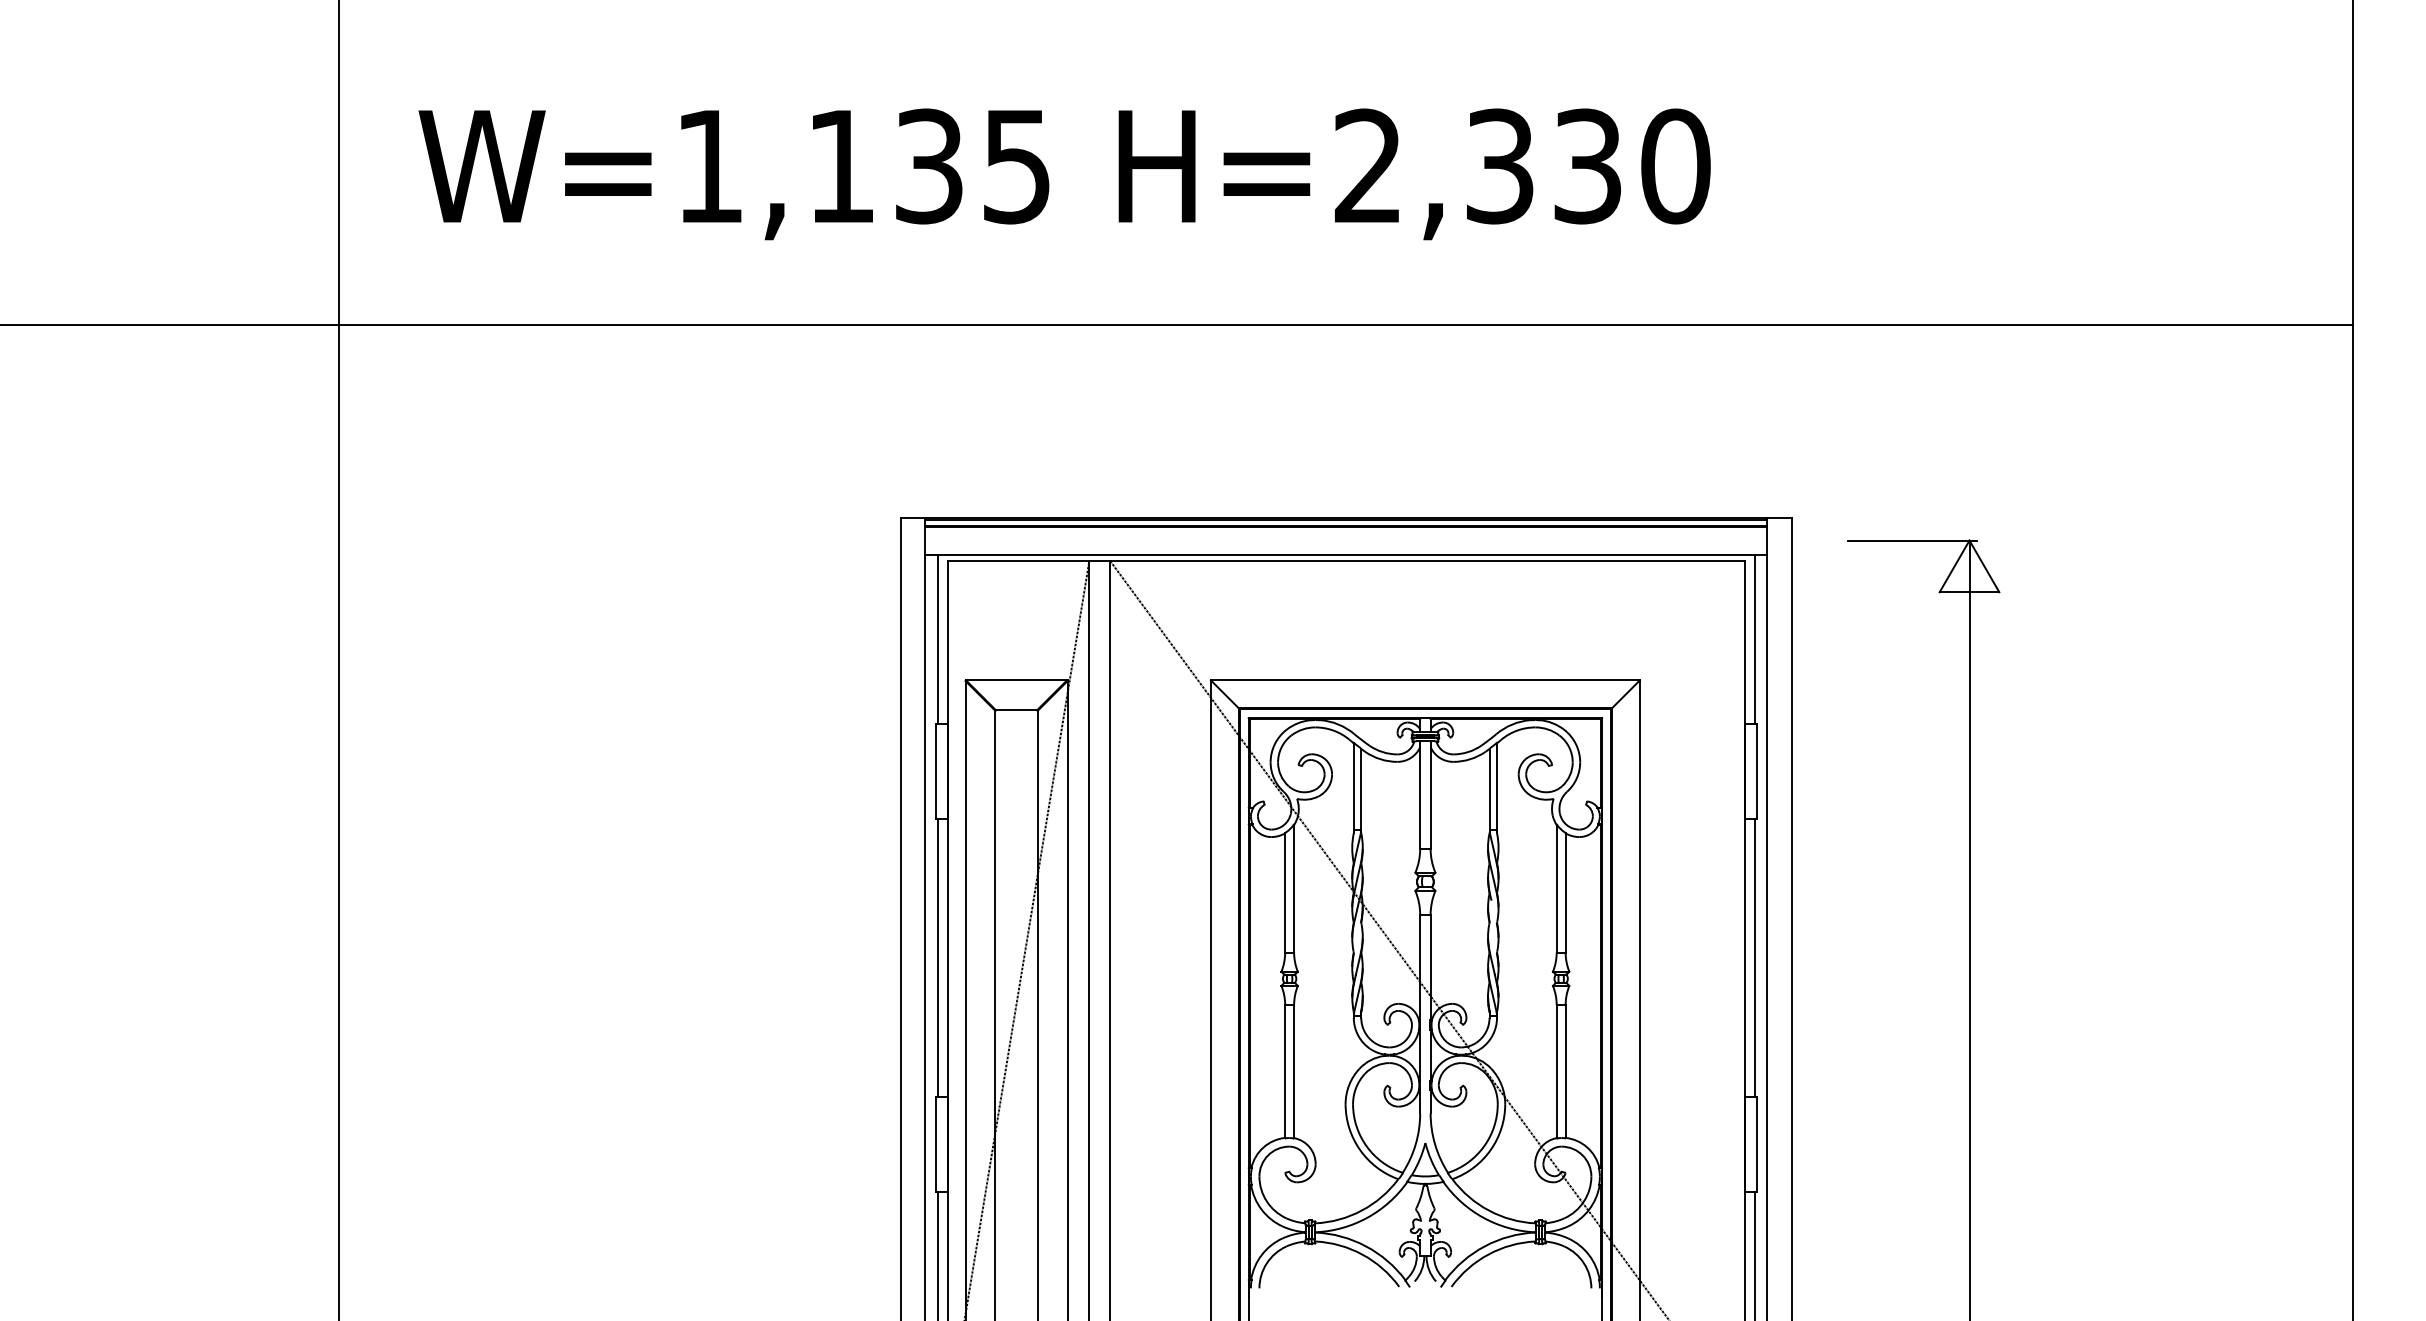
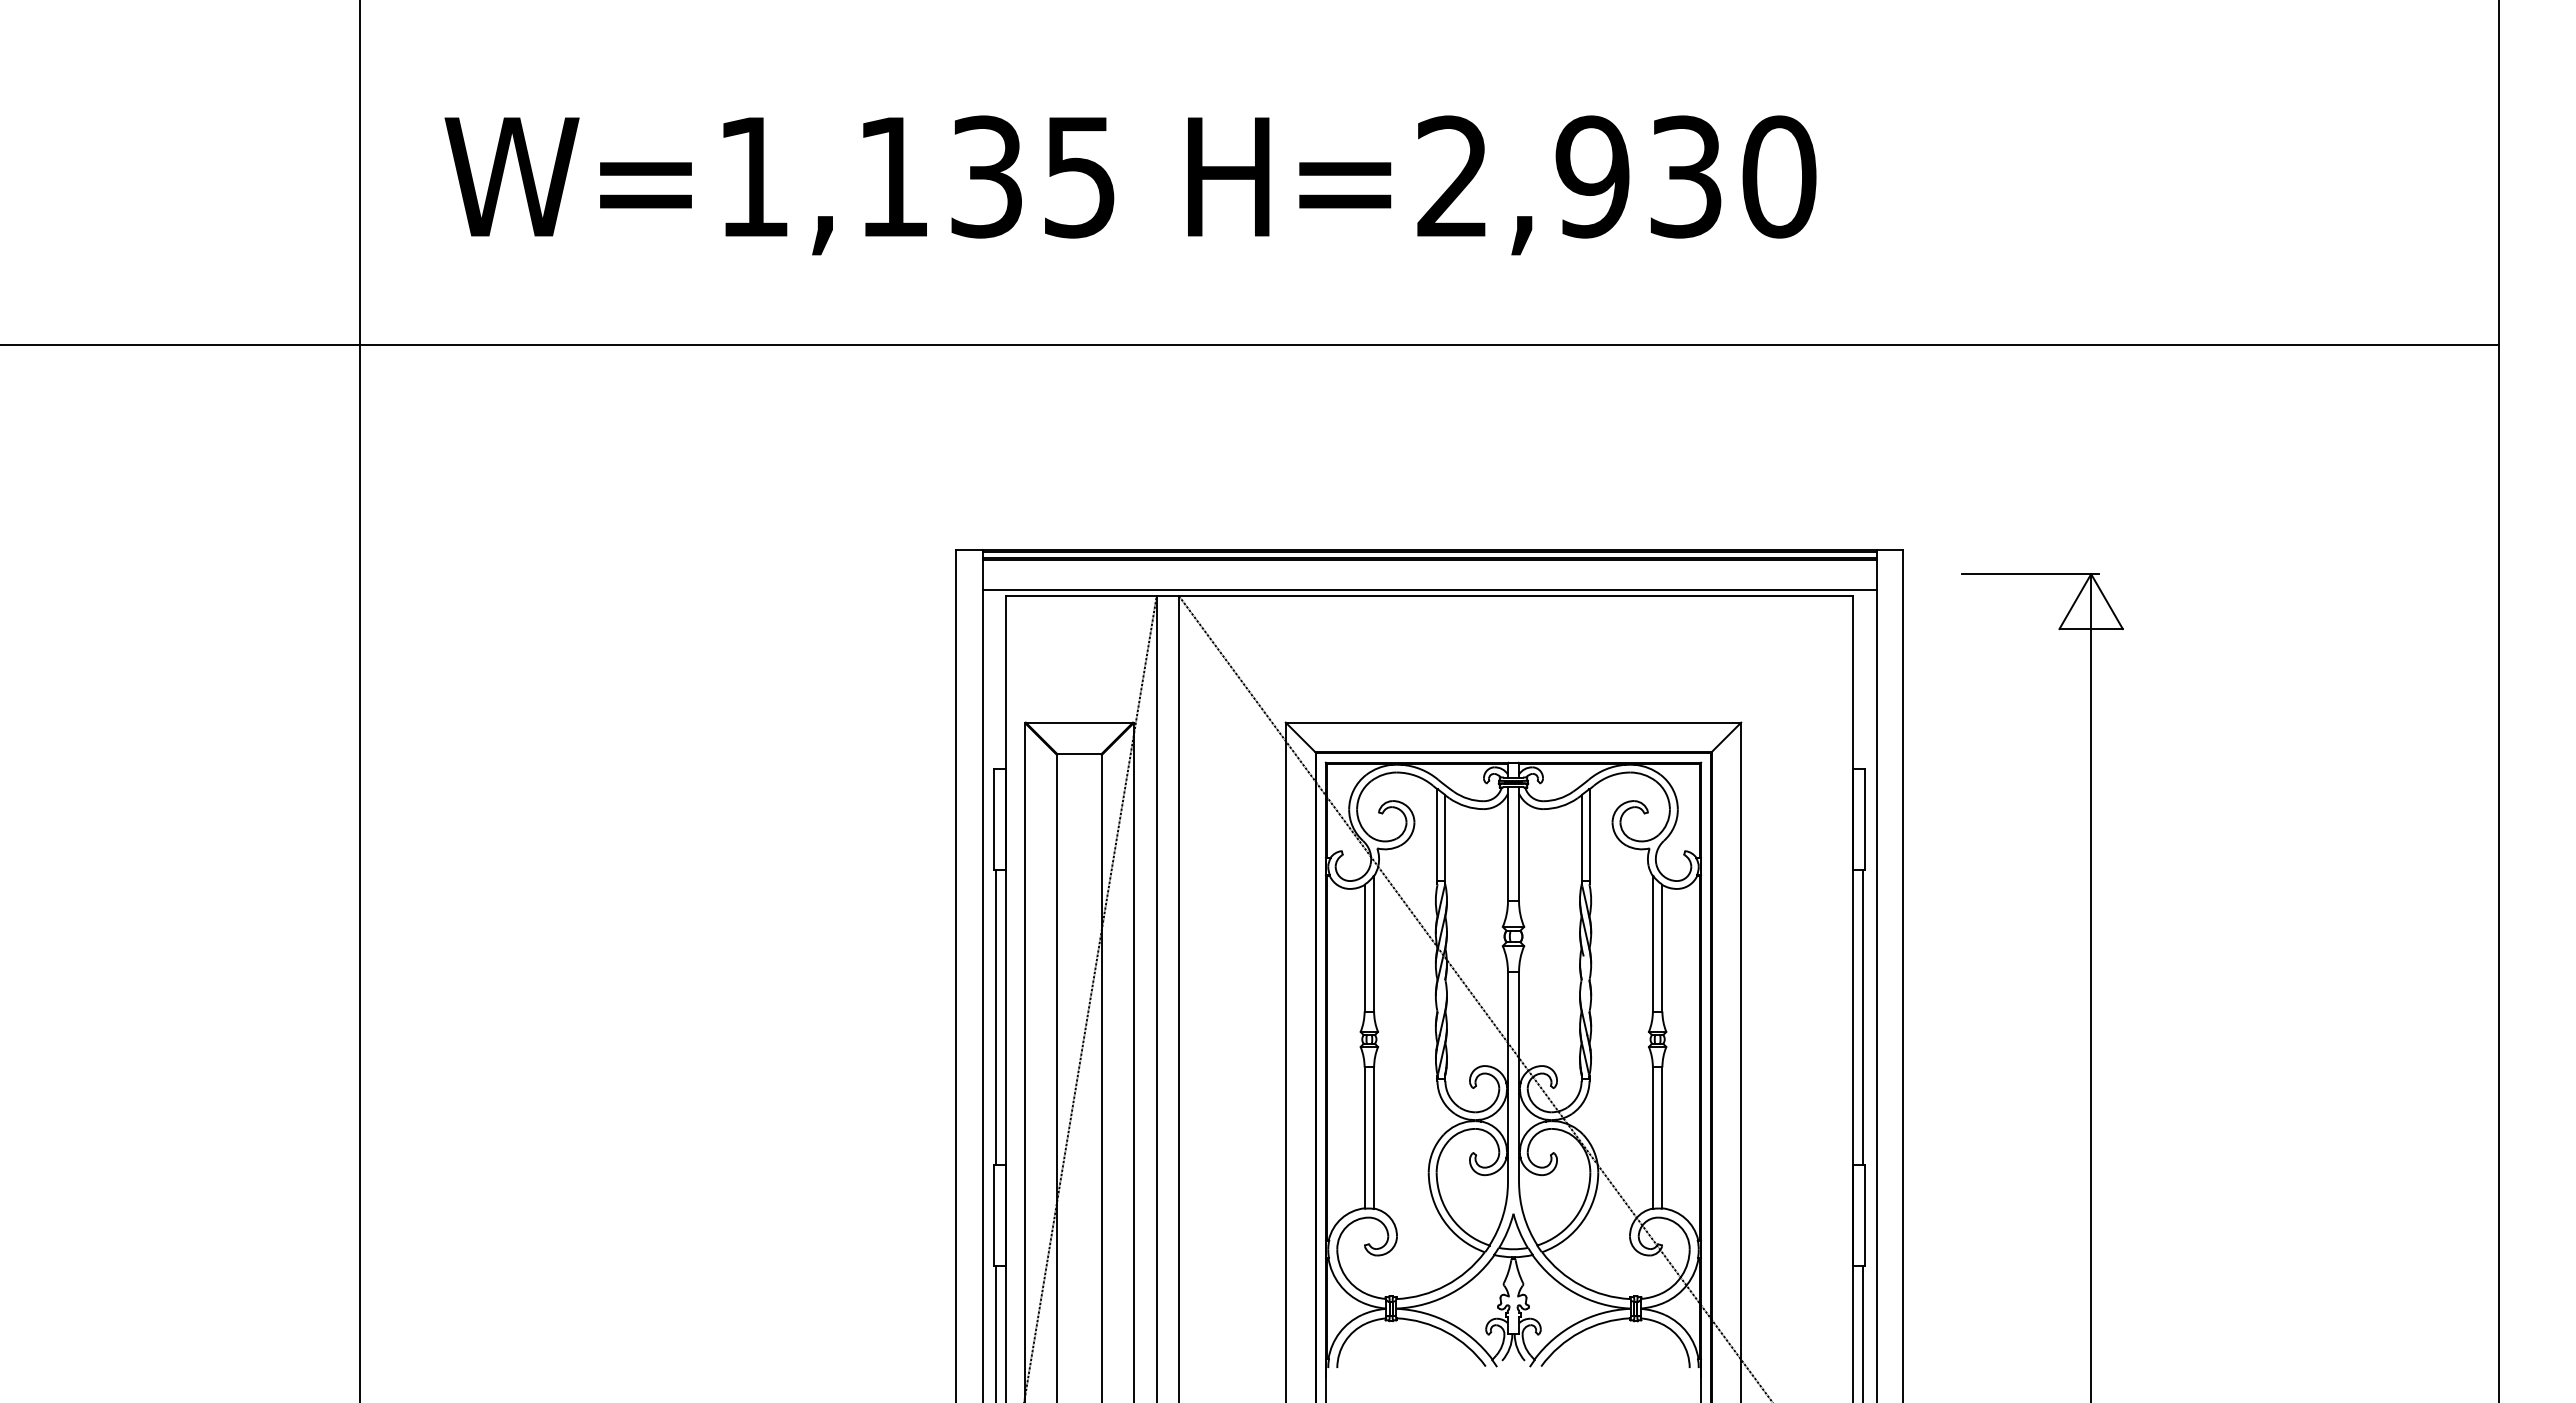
text: (1499, 166) -> (1592, 176), H=2,330 -> H=2,930
line: (937, 639) -> (995, 679), removed
line: (1755, 639) -> (1863, 679), removed

